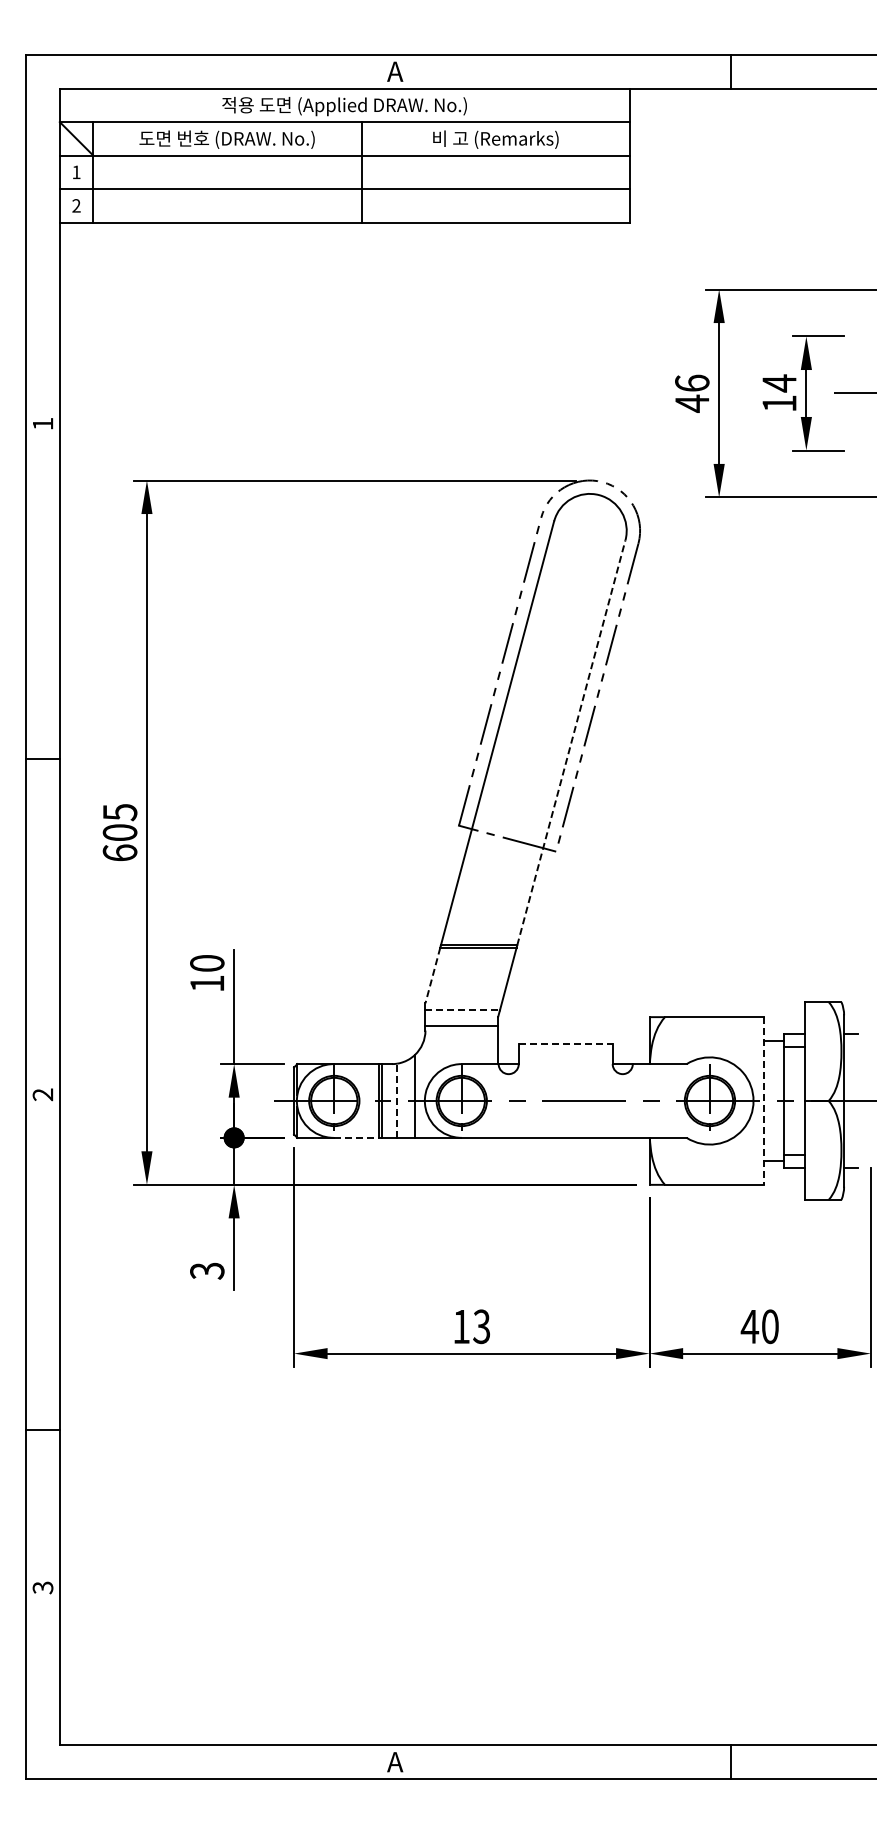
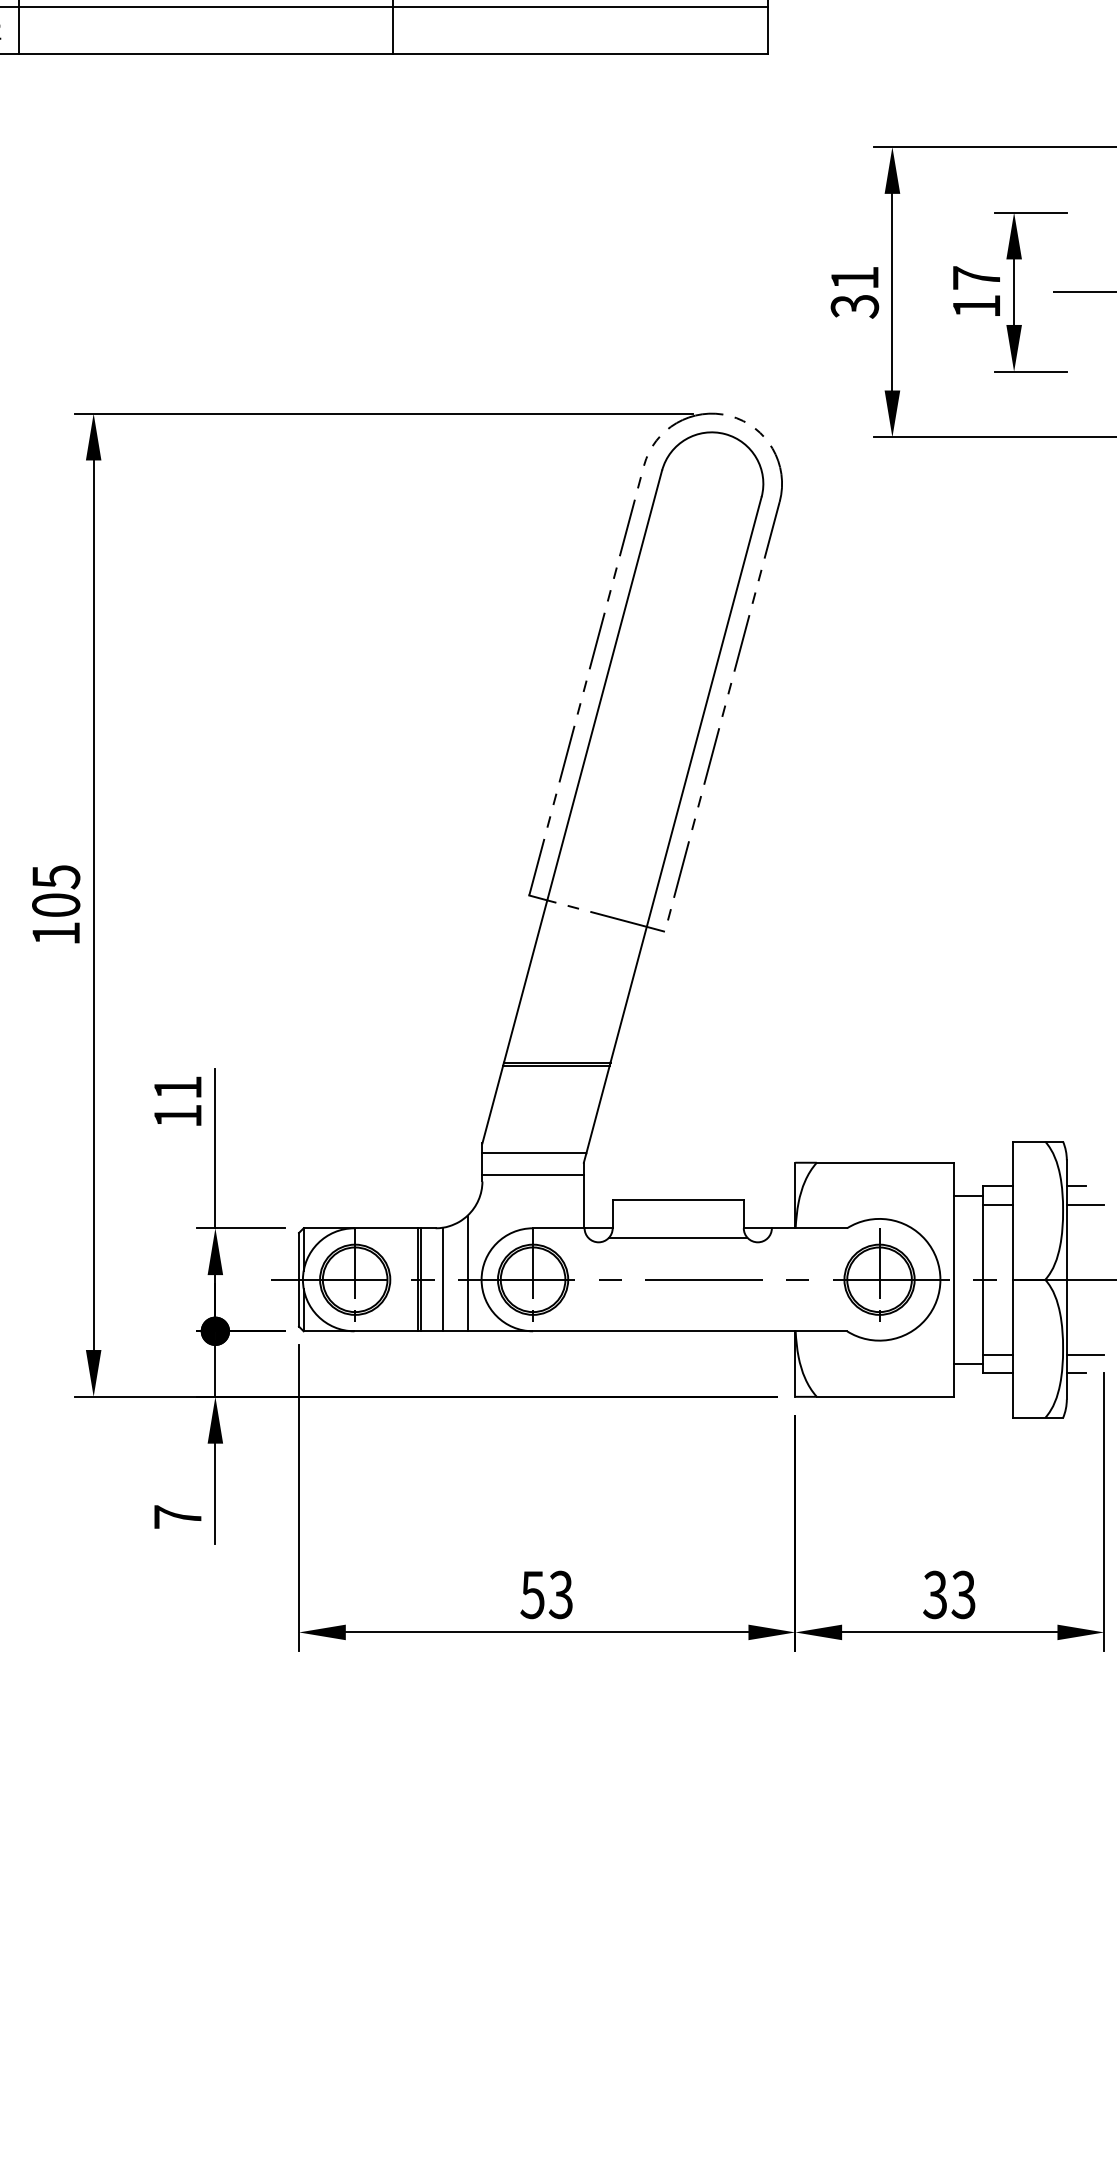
text: (779, 383) -> (976, 278), 14 -> 17
text: (692, 393) -> (855, 292), 46 -> 31
line: (571, 742) -> (686, 779), dashed -> solid
text: (119, 852) -> (55, 932), 605 -> 105
text: (207, 963) -> (178, 1087), 10 -> 11
line: (432, 975) -> (492, 1104), dashed -> solid
line: (463, 1010) -> (535, 1153), dashed -> solid
line: (565, 1043) -> (677, 1199), dashed -> solid
line: (857, 1047) -> (1085, 1205), added
line: (565, 1070) -> (677, 1237), added
line: (397, 1100) -> (443, 1279), dashed -> solid
line: (763, 1101) -> (954, 1280), dashed -> solid
line: (356, 1137) -> (386, 1330), dashed -> solid
line: (857, 1154) -> (1085, 1354), added
text: (207, 1270) -> (178, 1516), 3 -> 7
text: (759, 1326) -> (948, 1594), 40 -> 33
text: (460, 1327) -> (531, 1595), 13 -> 53

